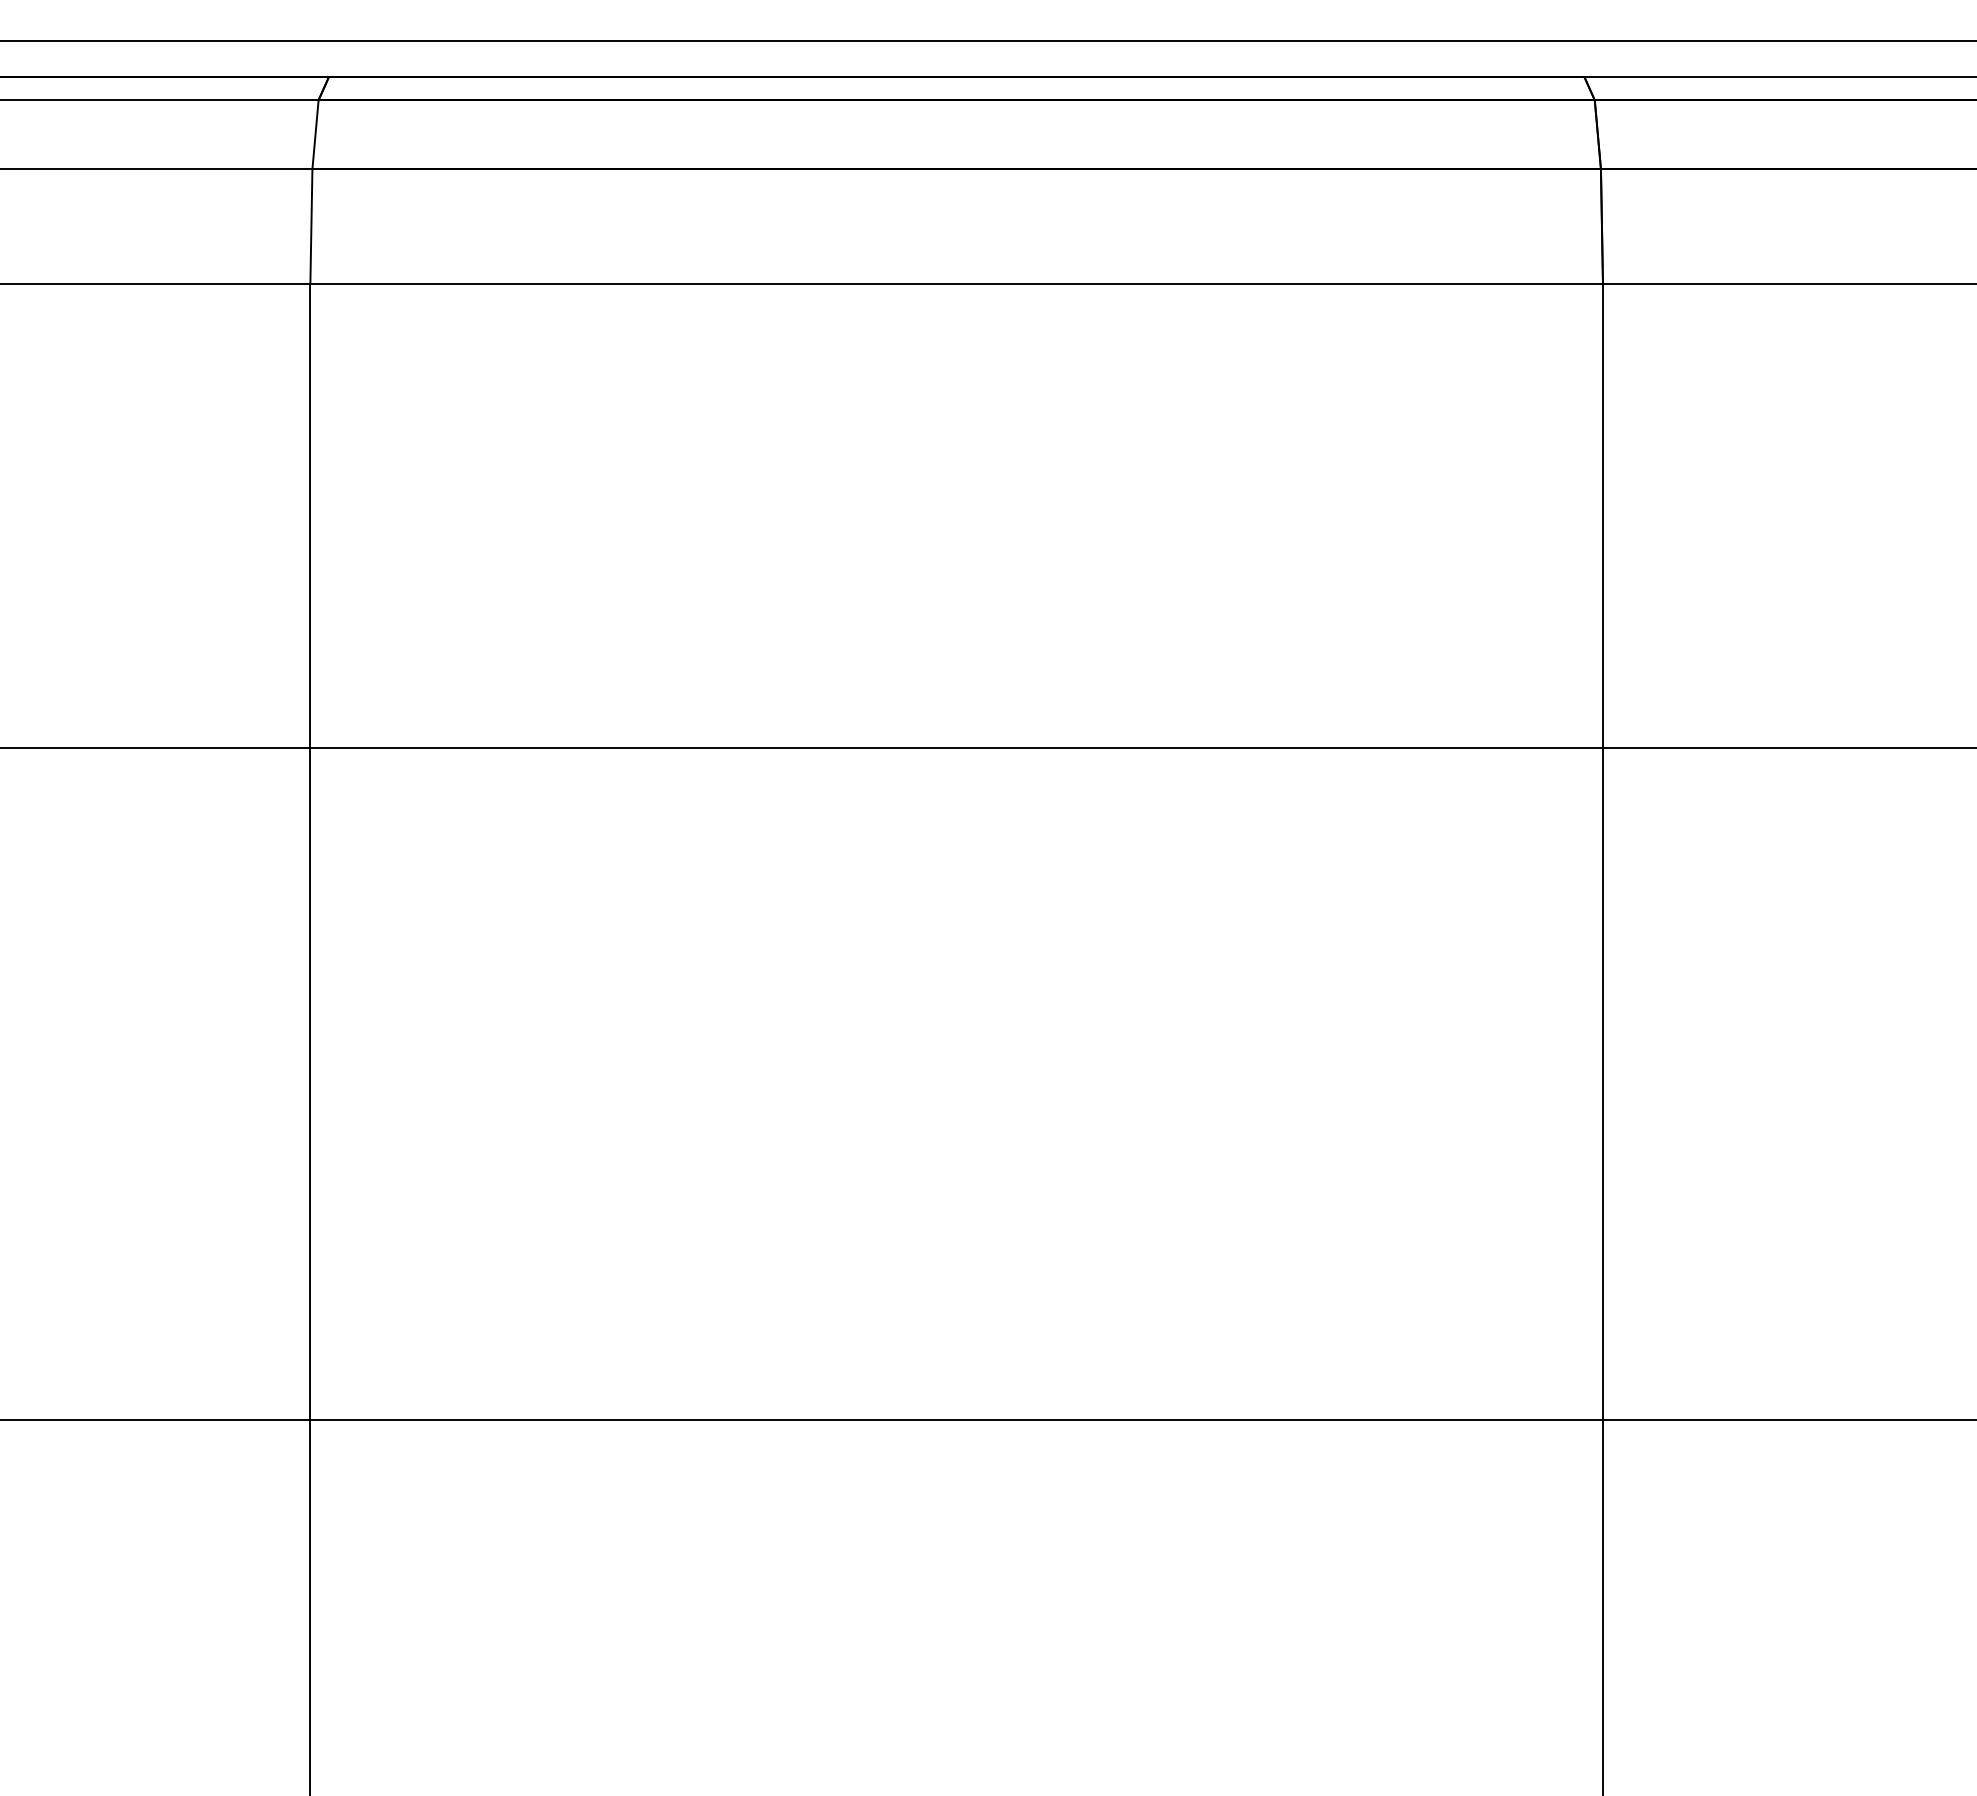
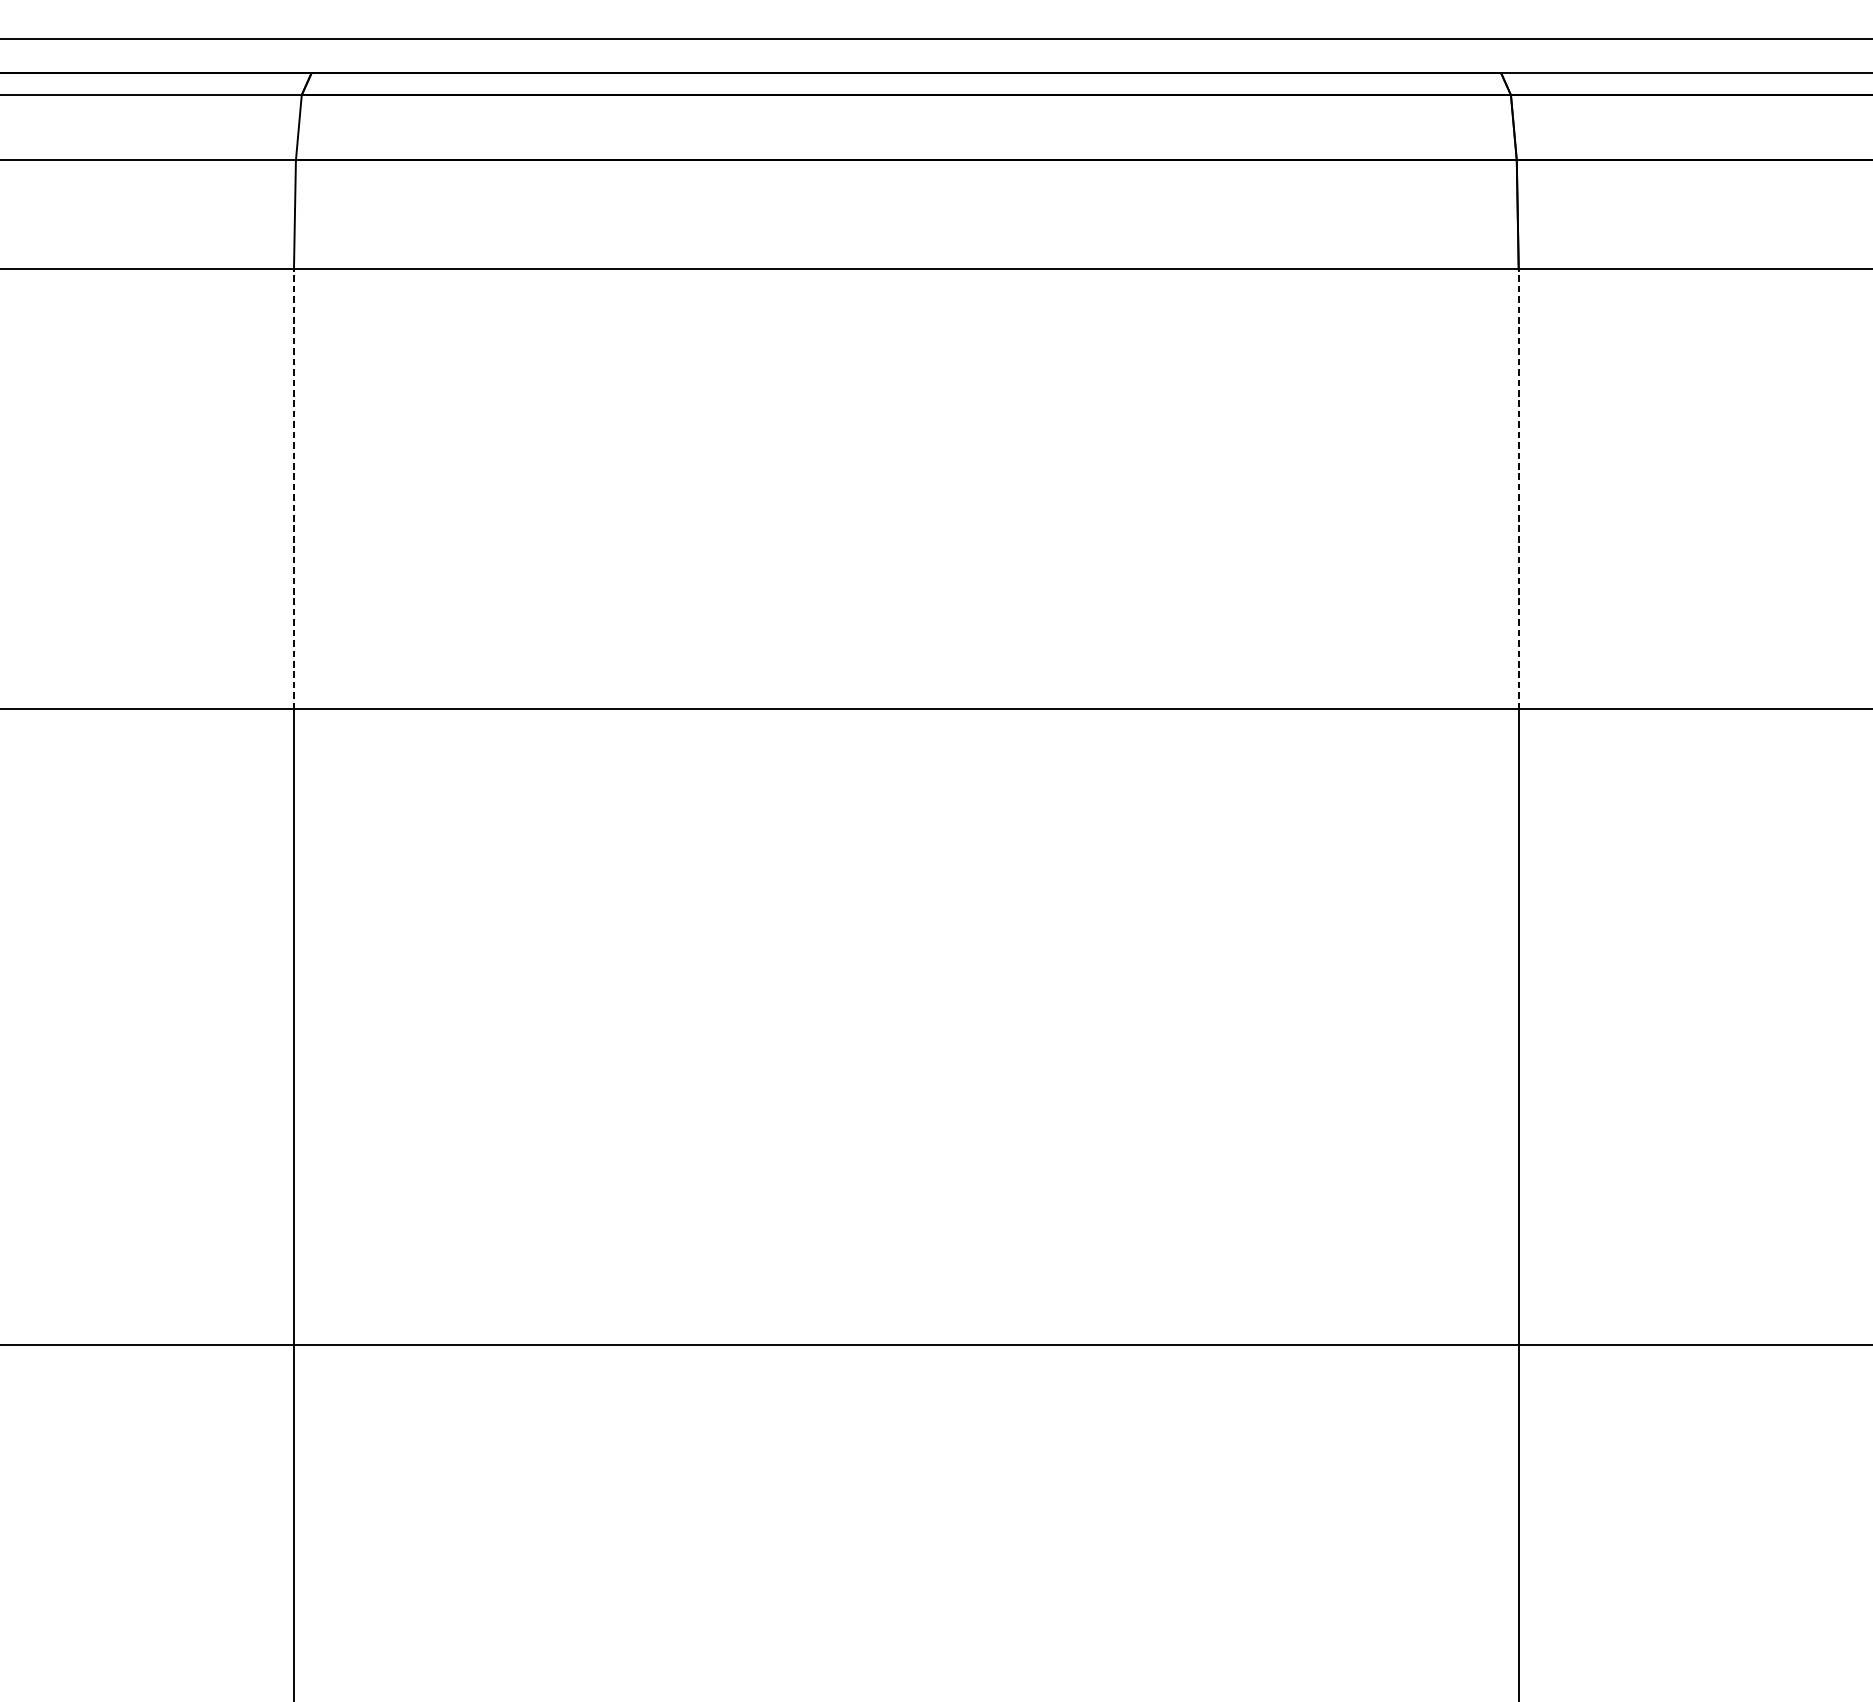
line: (310, 515) -> (294, 488), solid -> dashed
line: (1602, 515) -> (1518, 488), solid -> dashed

